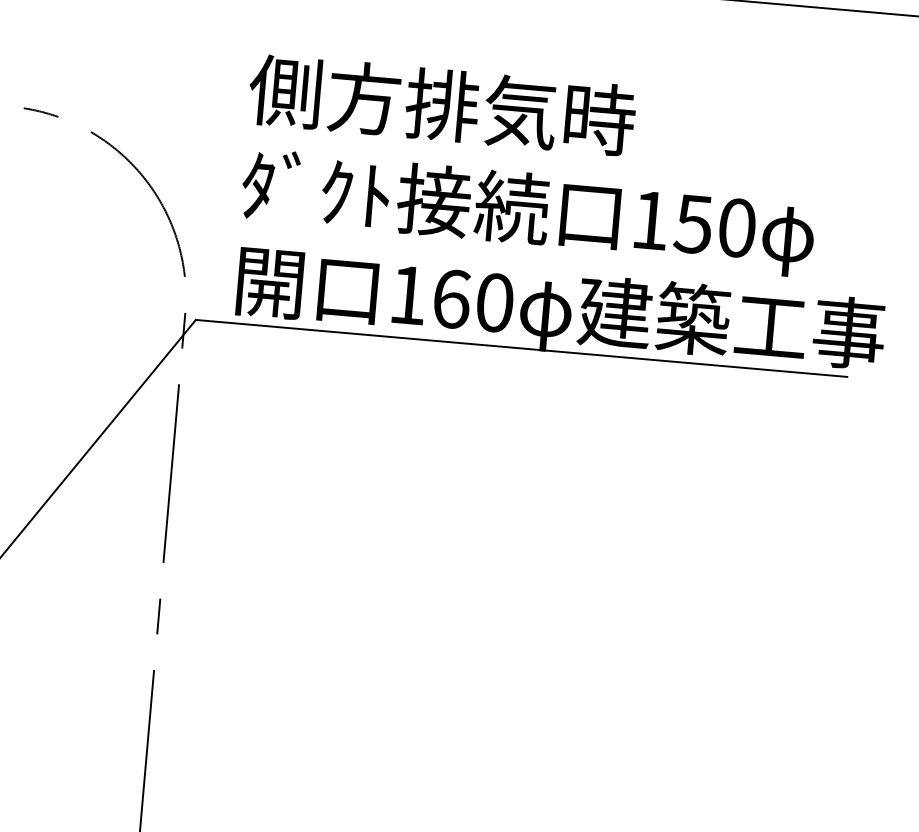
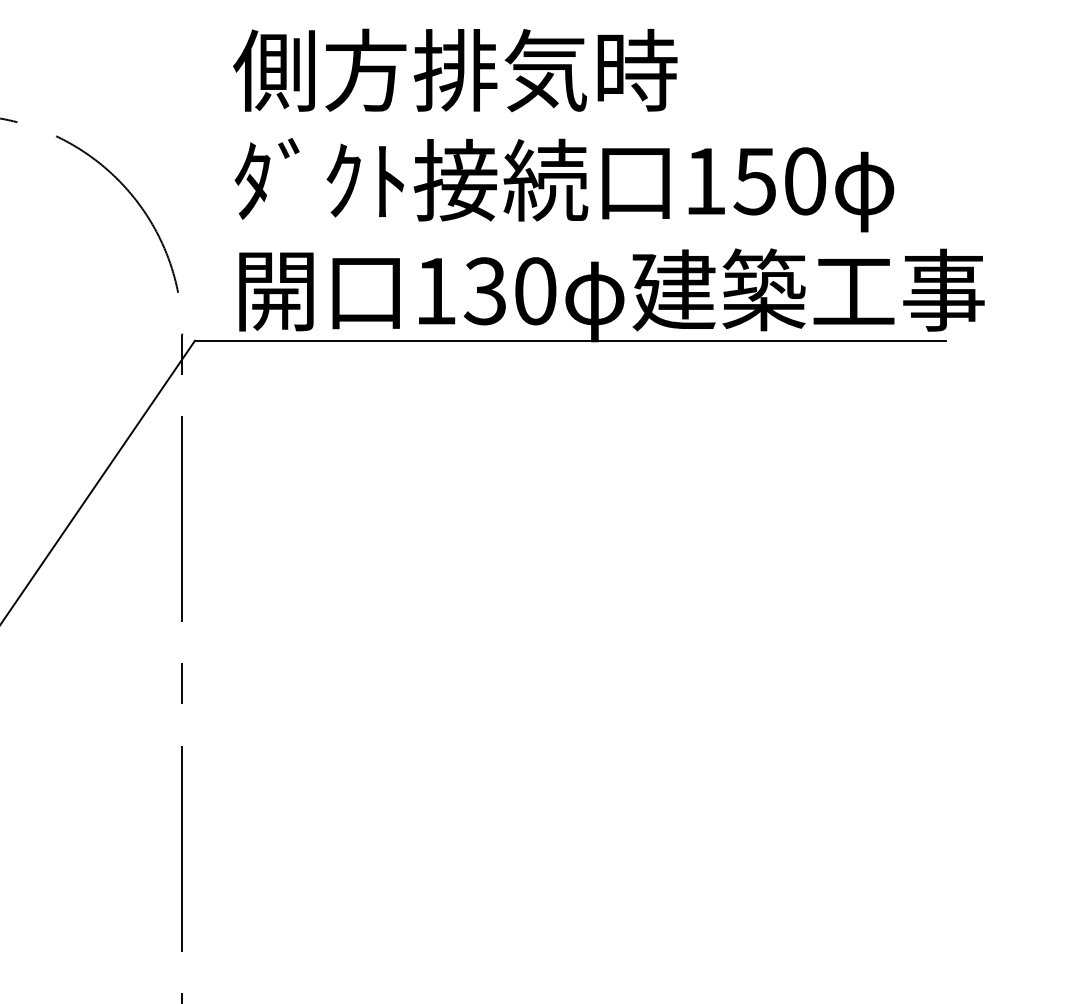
text: (450, 299) -> (484, 291), 160 -> 130

